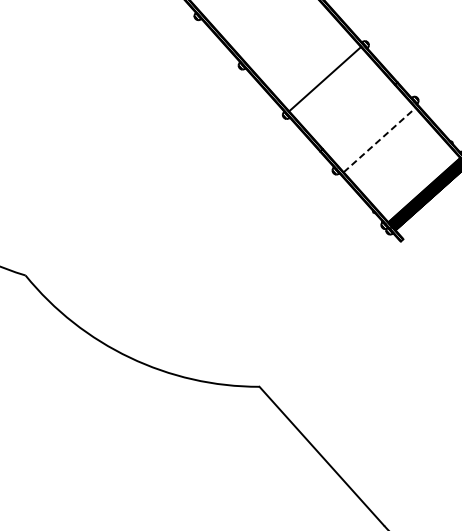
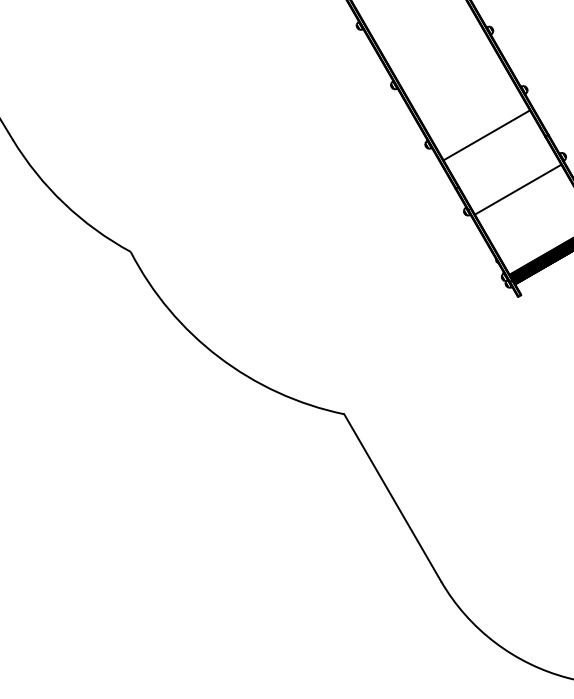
line: (324, 79) -> (486, 135), moved
line: (379, 139) -> (518, 189), dashed -> solid

